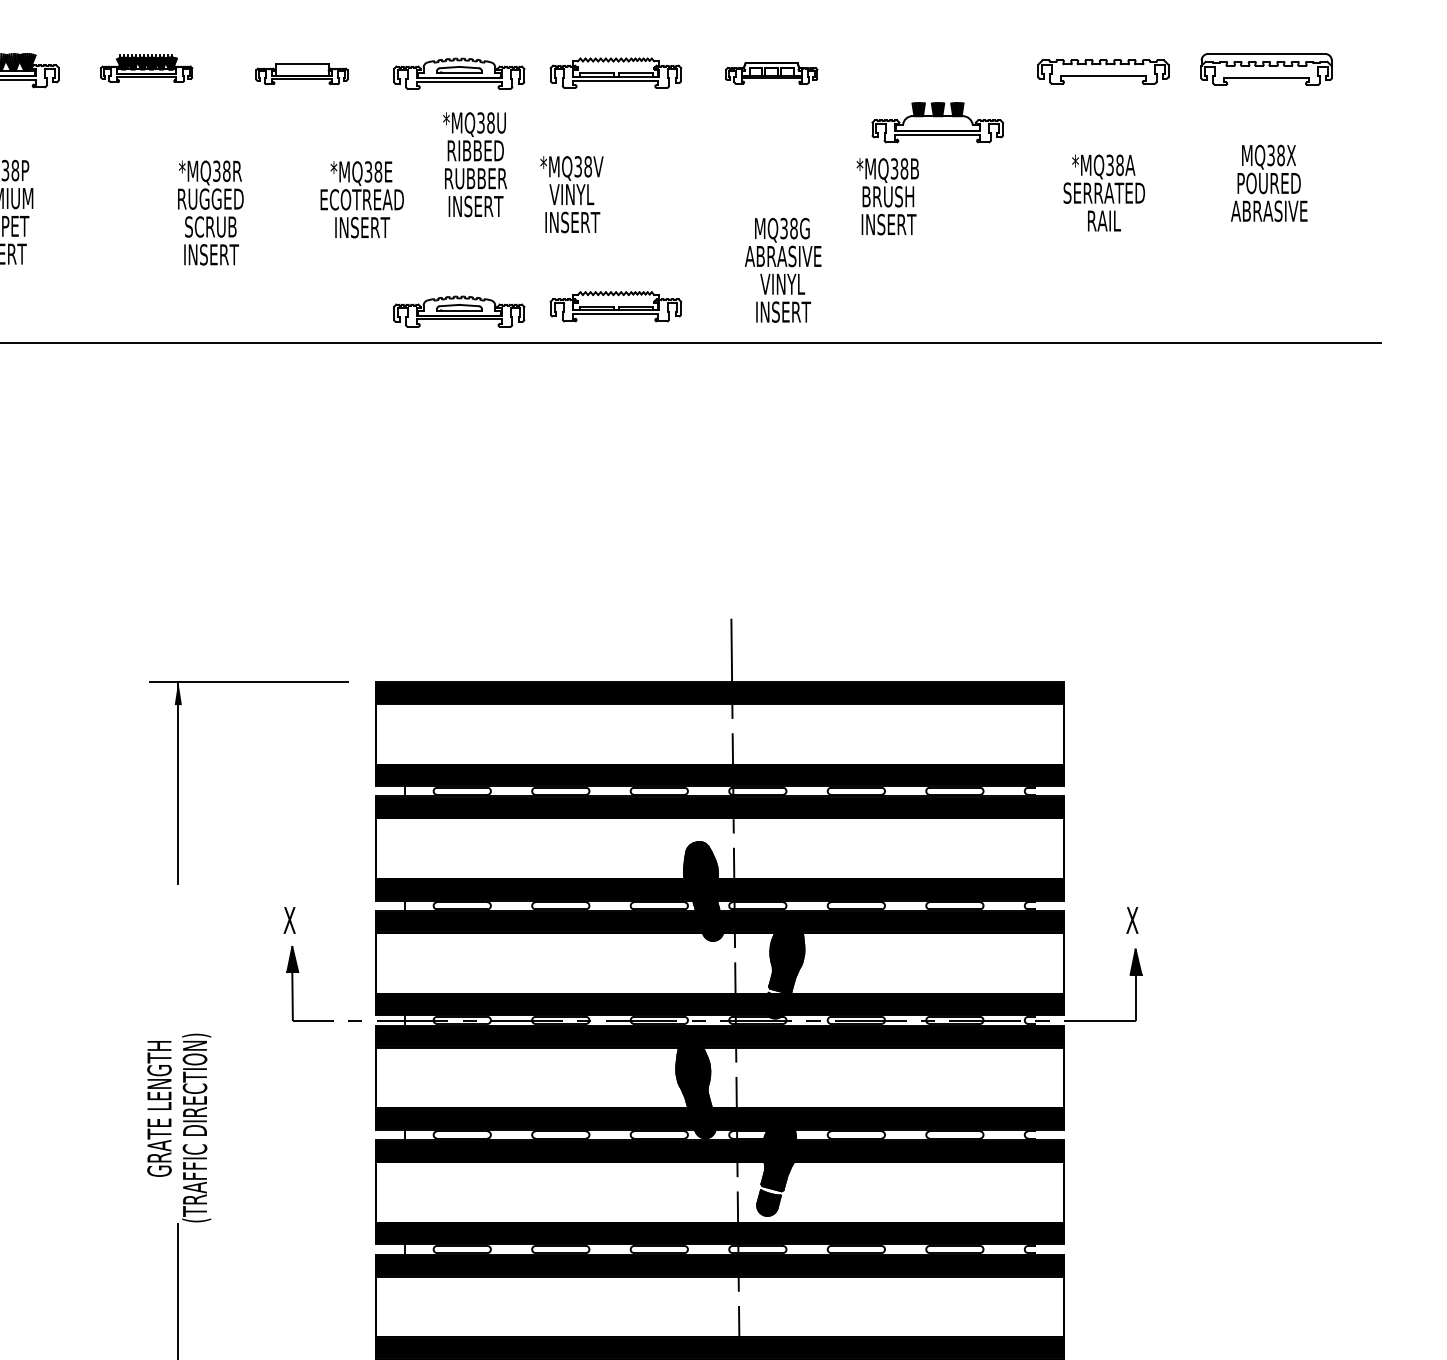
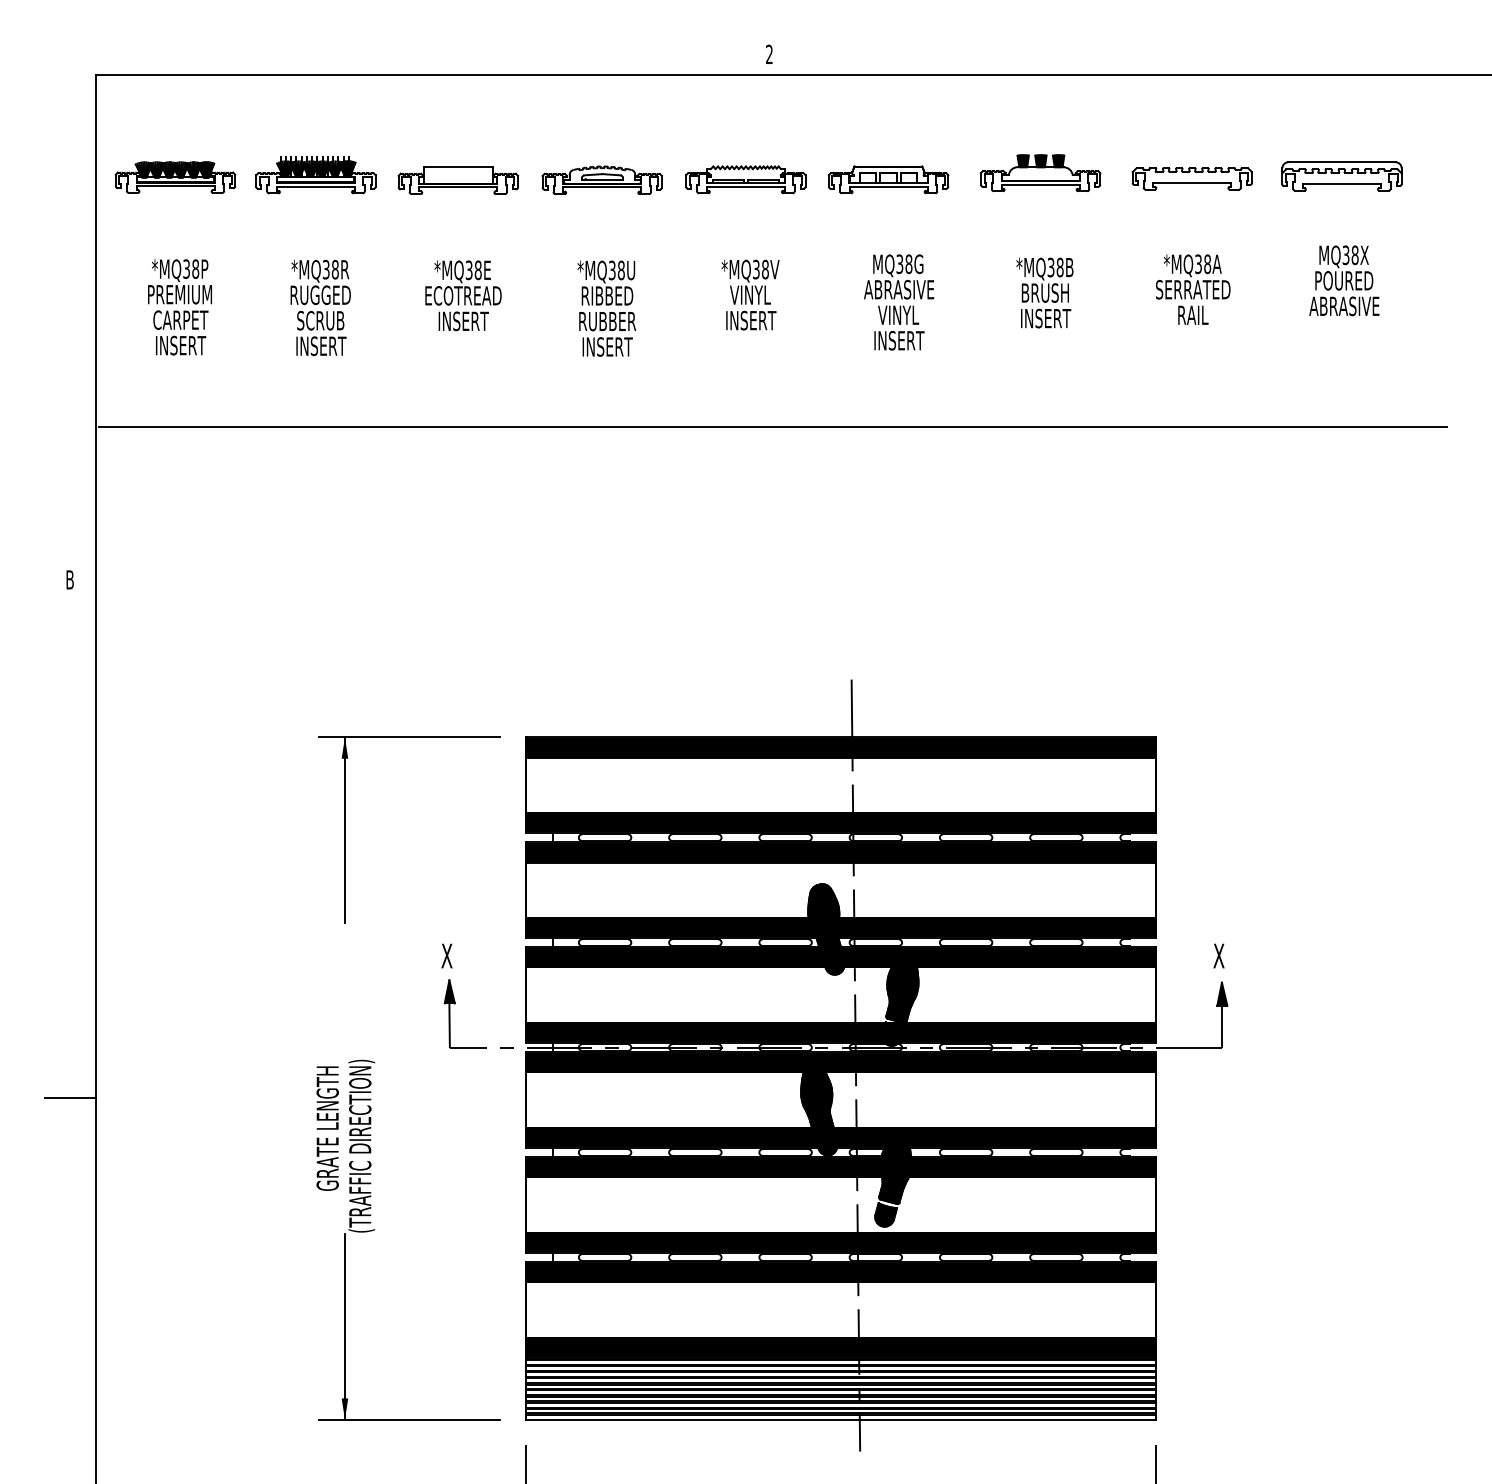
part: (146, 68) -> (315, 175), size x1.43
part: (771, 72) -> (888, 179), size x1.43
part: (301, 73) -> (457, 180), size x1.43
part: (937, 123) -> (1040, 173), moved
text: (474, 164) -> (606, 308), moved
text: (571, 193) -> (750, 294), moved
text: (887, 196) -> (1044, 292), moved
text: (362, 199) -> (463, 295), moved
text: (210, 212) -> (320, 307), moved
text: (783, 270) -> (899, 302), moved
part: (615, 306) -> (745, 393), removed
part: (458, 310) -> (601, 397), removed

